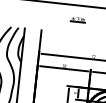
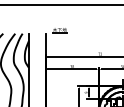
part: (77, 19) -> (59, 30), moved

